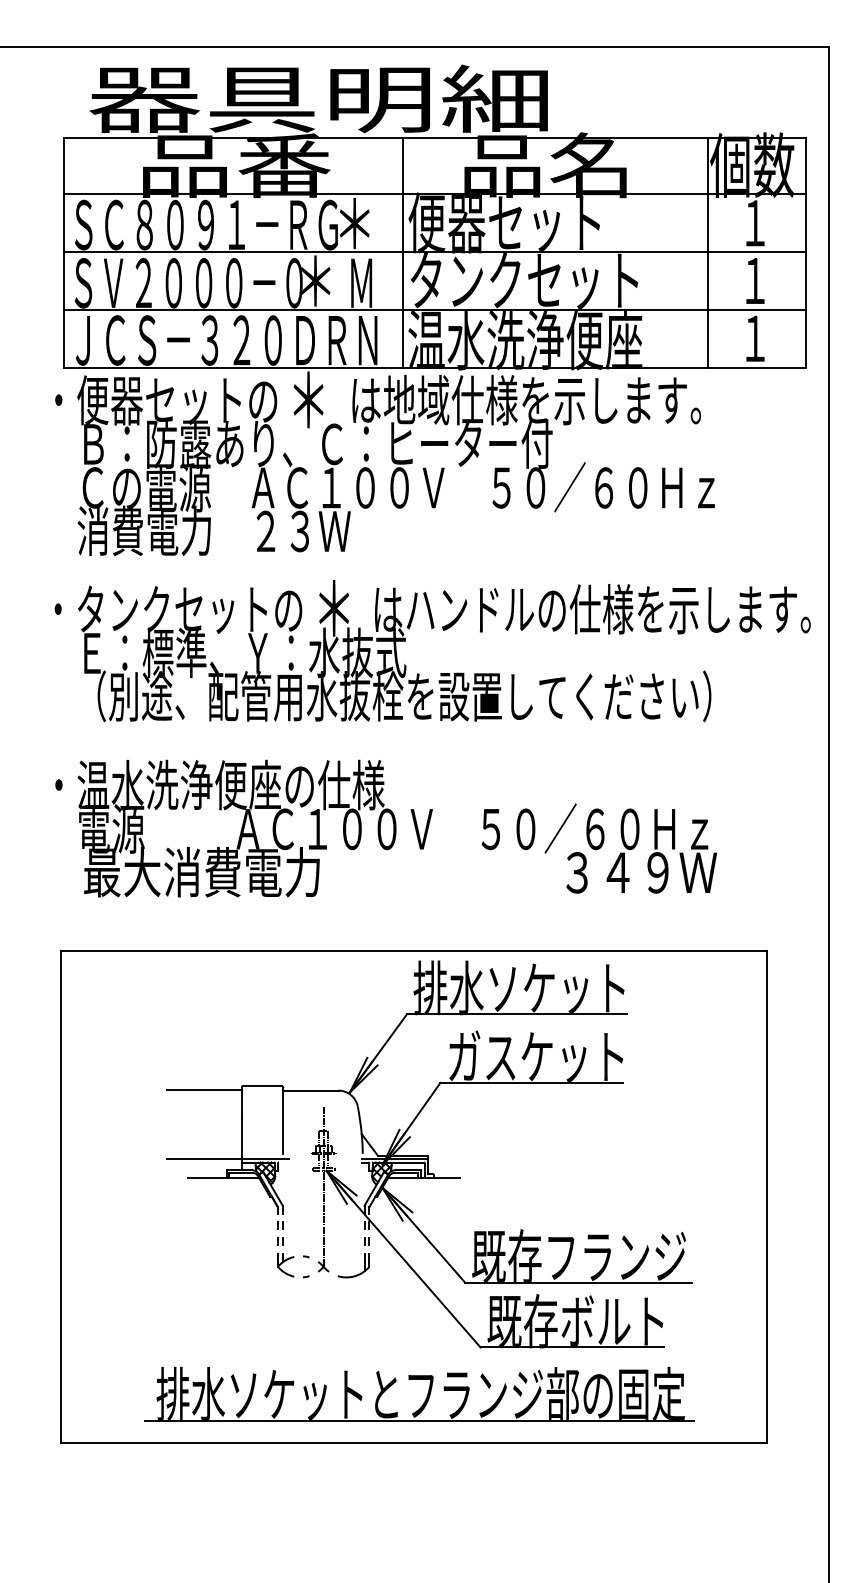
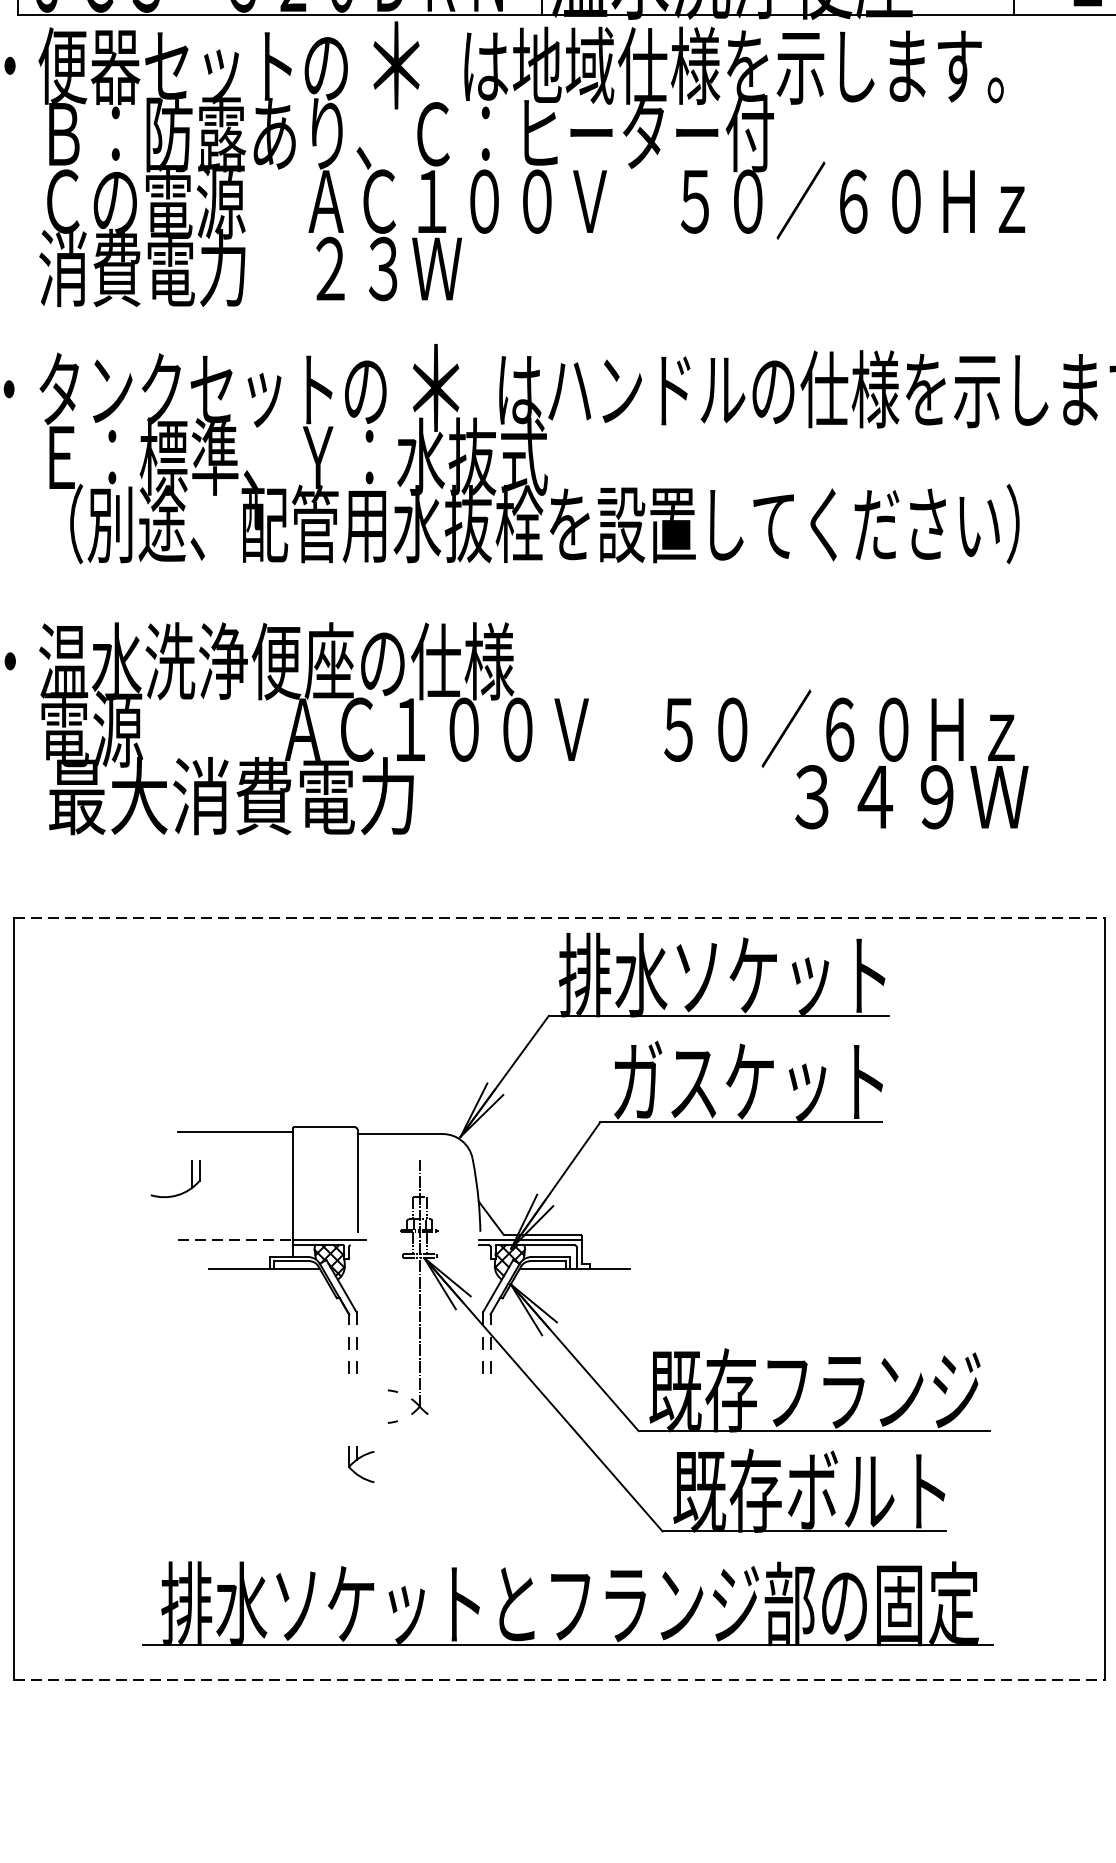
line: (414, 951) -> (560, 918), solid -> dashed
line: (205, 1159) -> (237, 1240), solid -> dashed
part: (285, 1265) -> (360, 1464), moved
part: (358, 1273) -> (182, 1191), moved
line: (414, 1443) -> (560, 1679), solid -> dashed

